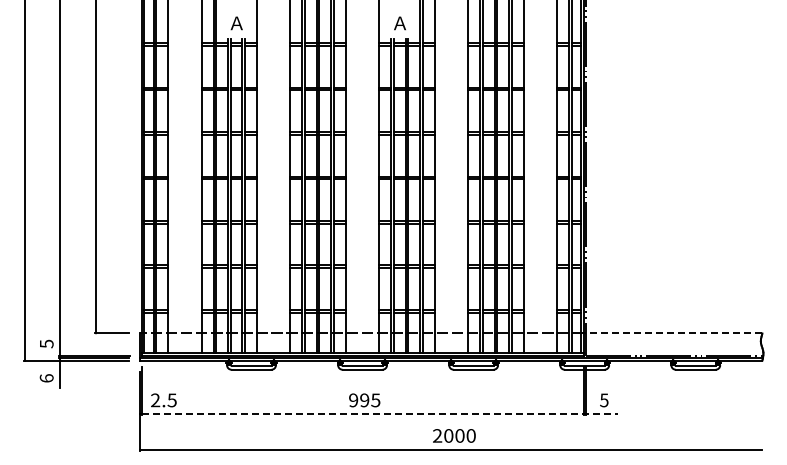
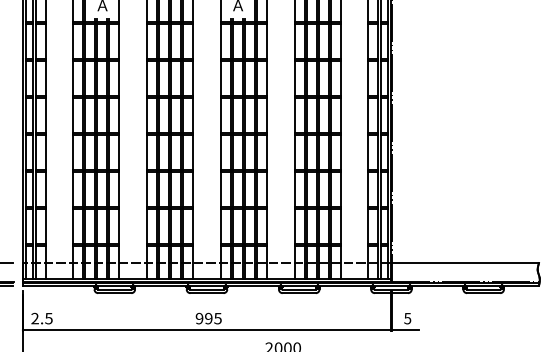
line: (672, 333) -> (464, 263), dashed -> solid
line: (380, 414) -> (221, 330), dashed -> solid

